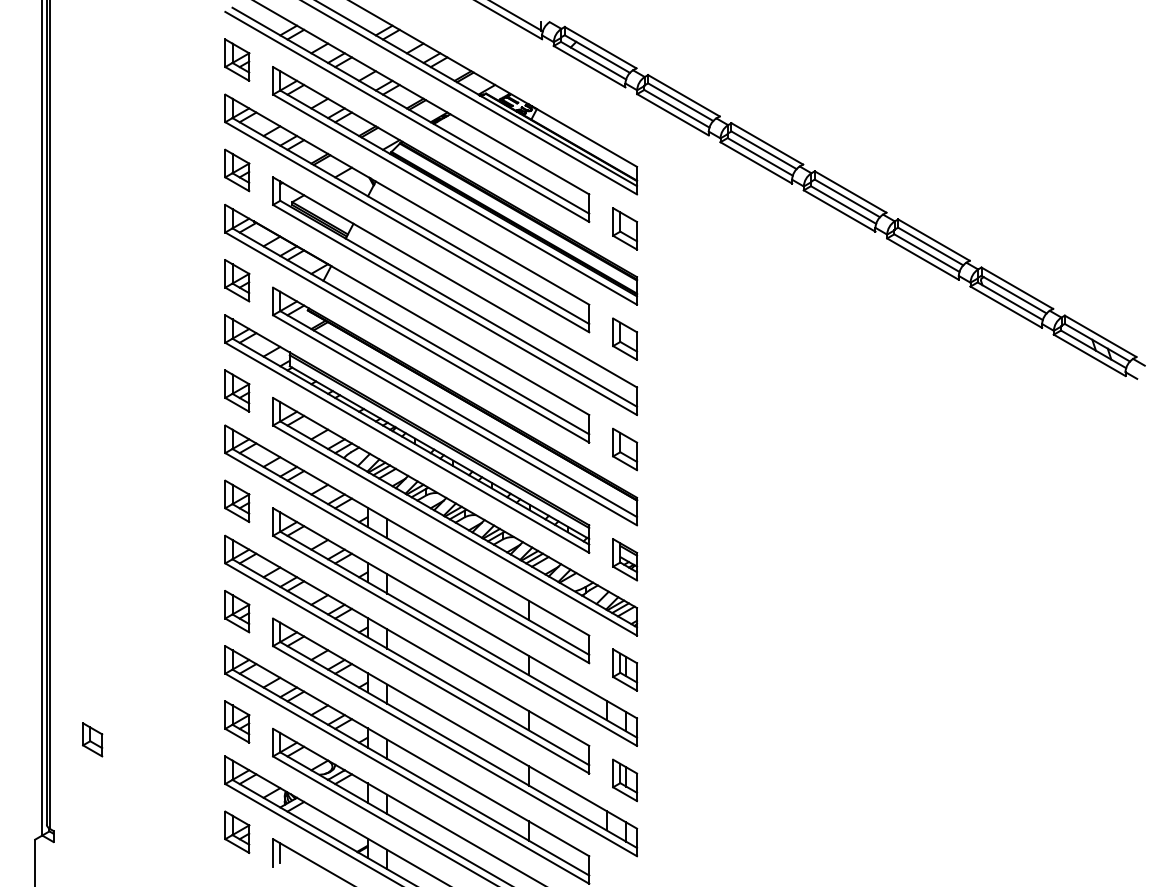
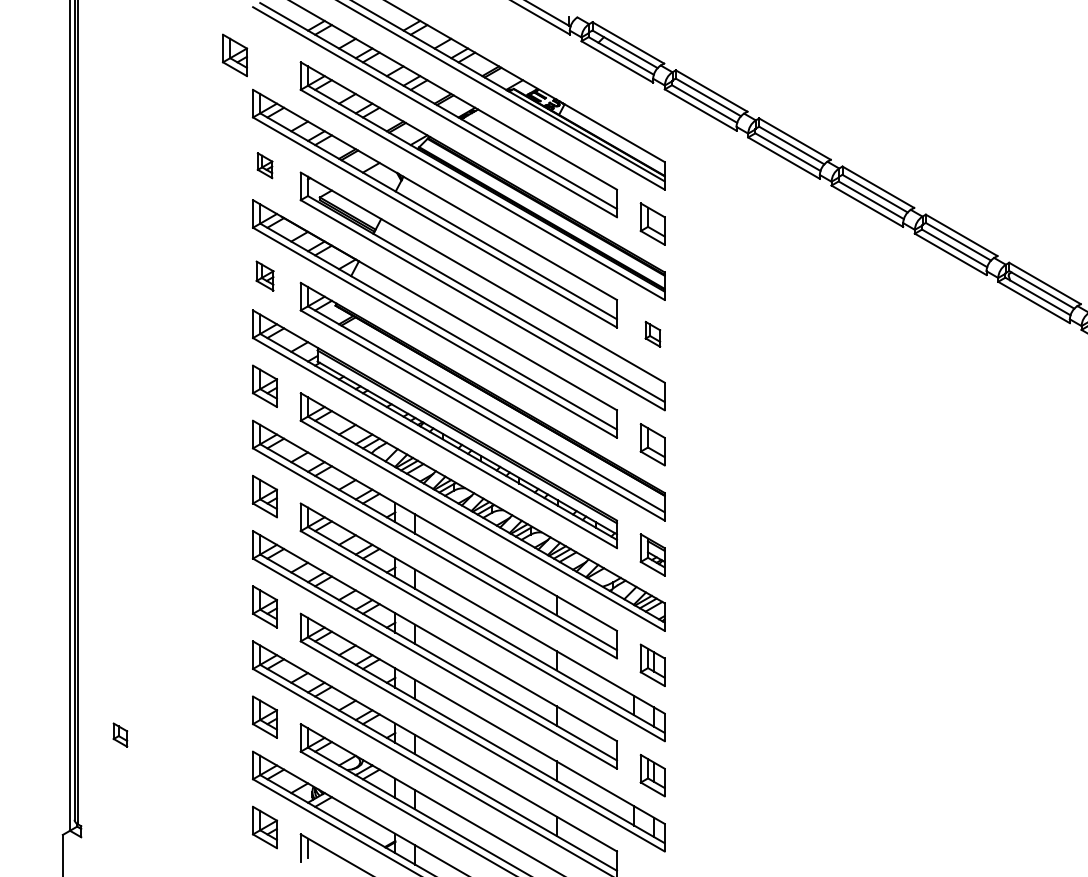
part: (237, 59) -> (235, 54), moved
part: (237, 170) -> (265, 165), size x0.6
part: (237, 280) -> (265, 275), size x0.7
part: (625, 338) -> (653, 333), size x0.6
part: (92, 739) -> (120, 734), size x0.7

